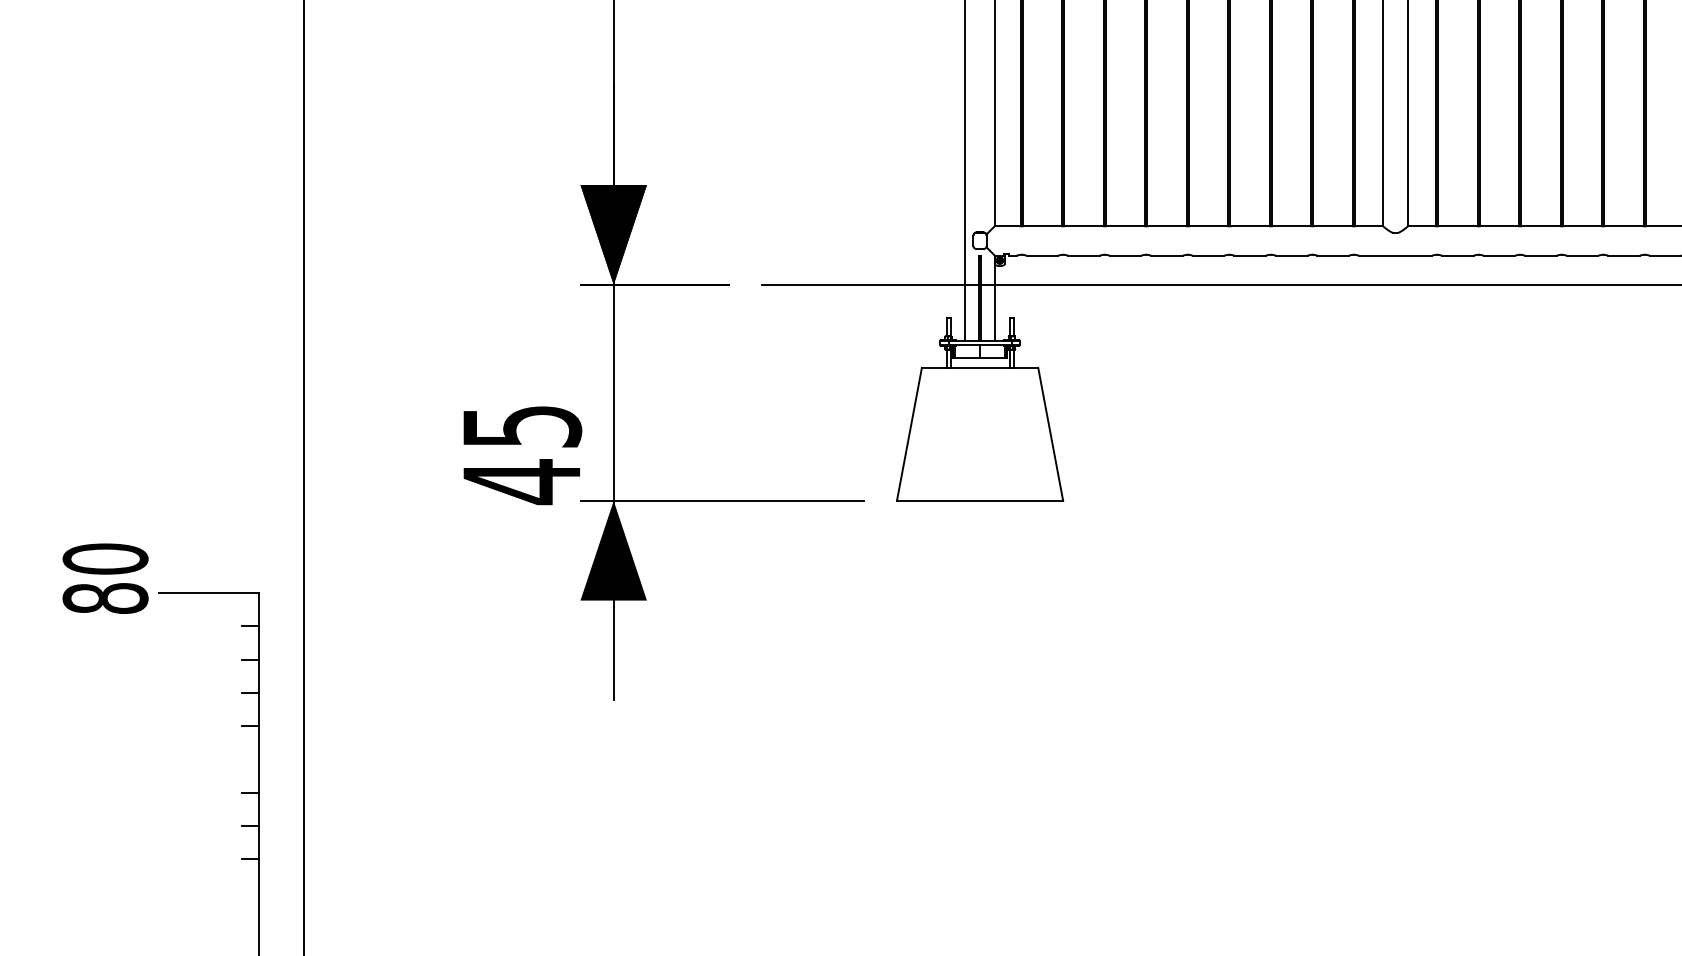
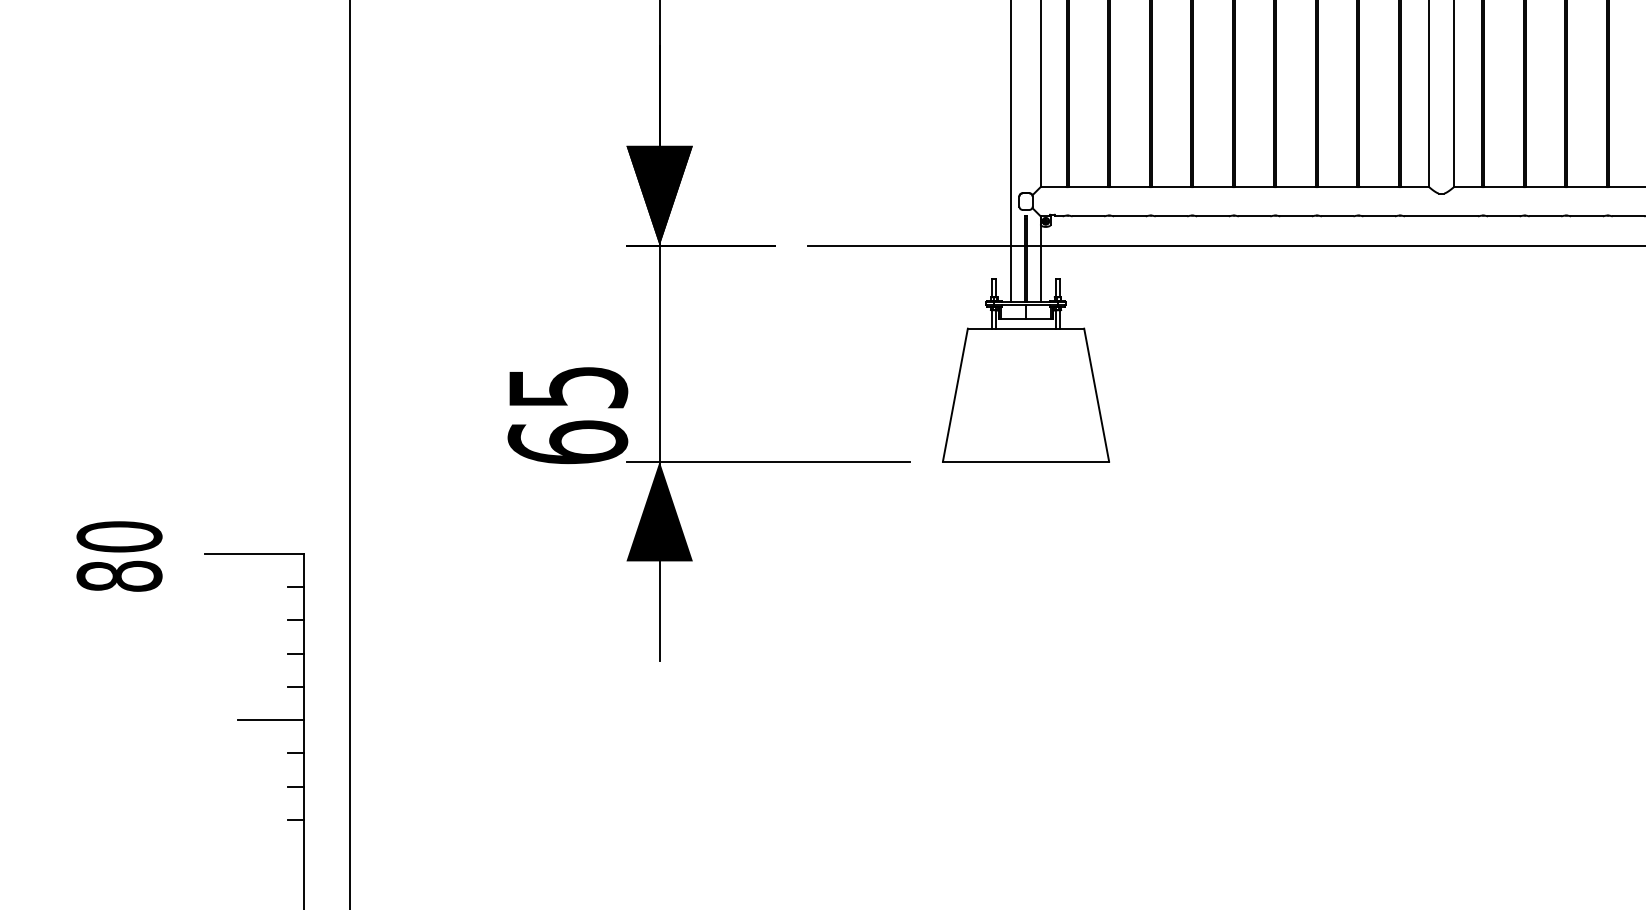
text: (521, 482) -> (567, 443), 45 -> 65
text: (105, 578) -> (119, 556), moved
line: (225, 759) -> (271, 720), added

